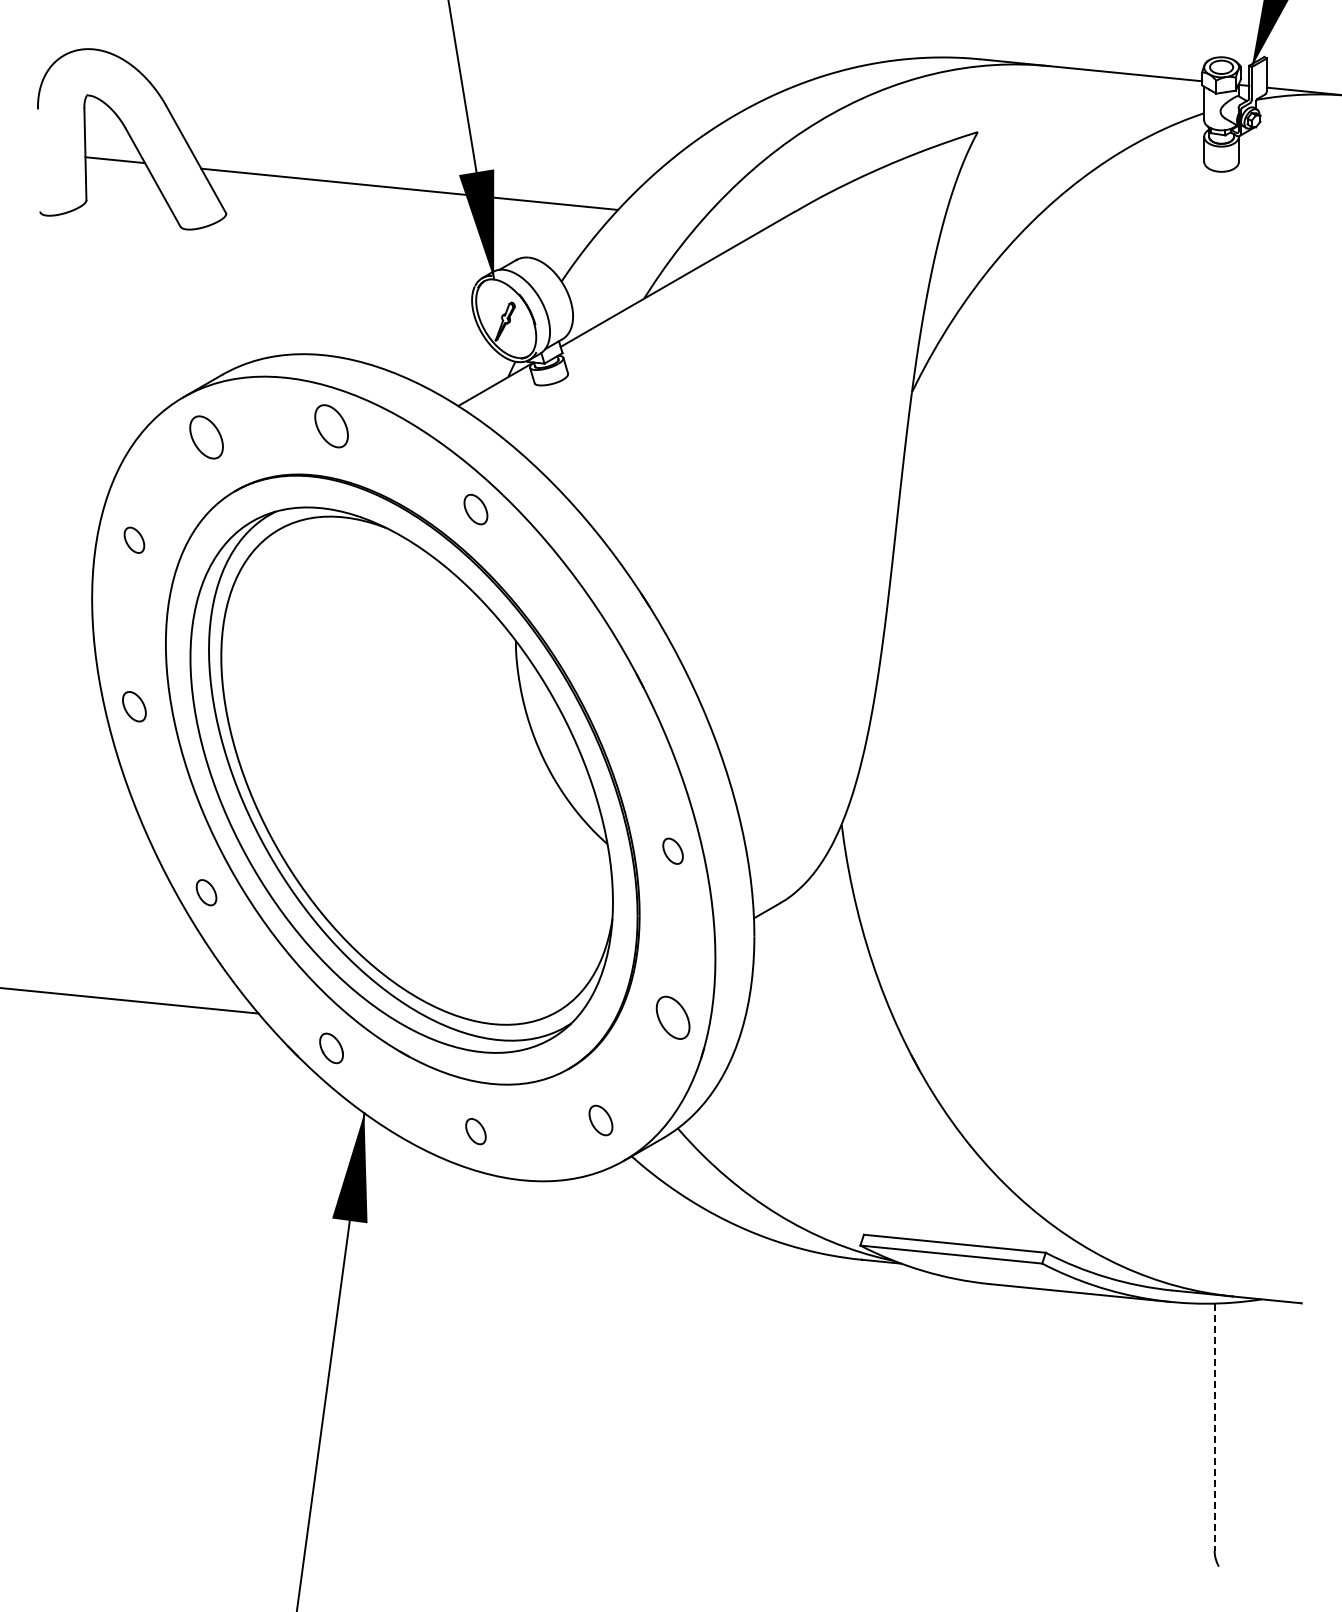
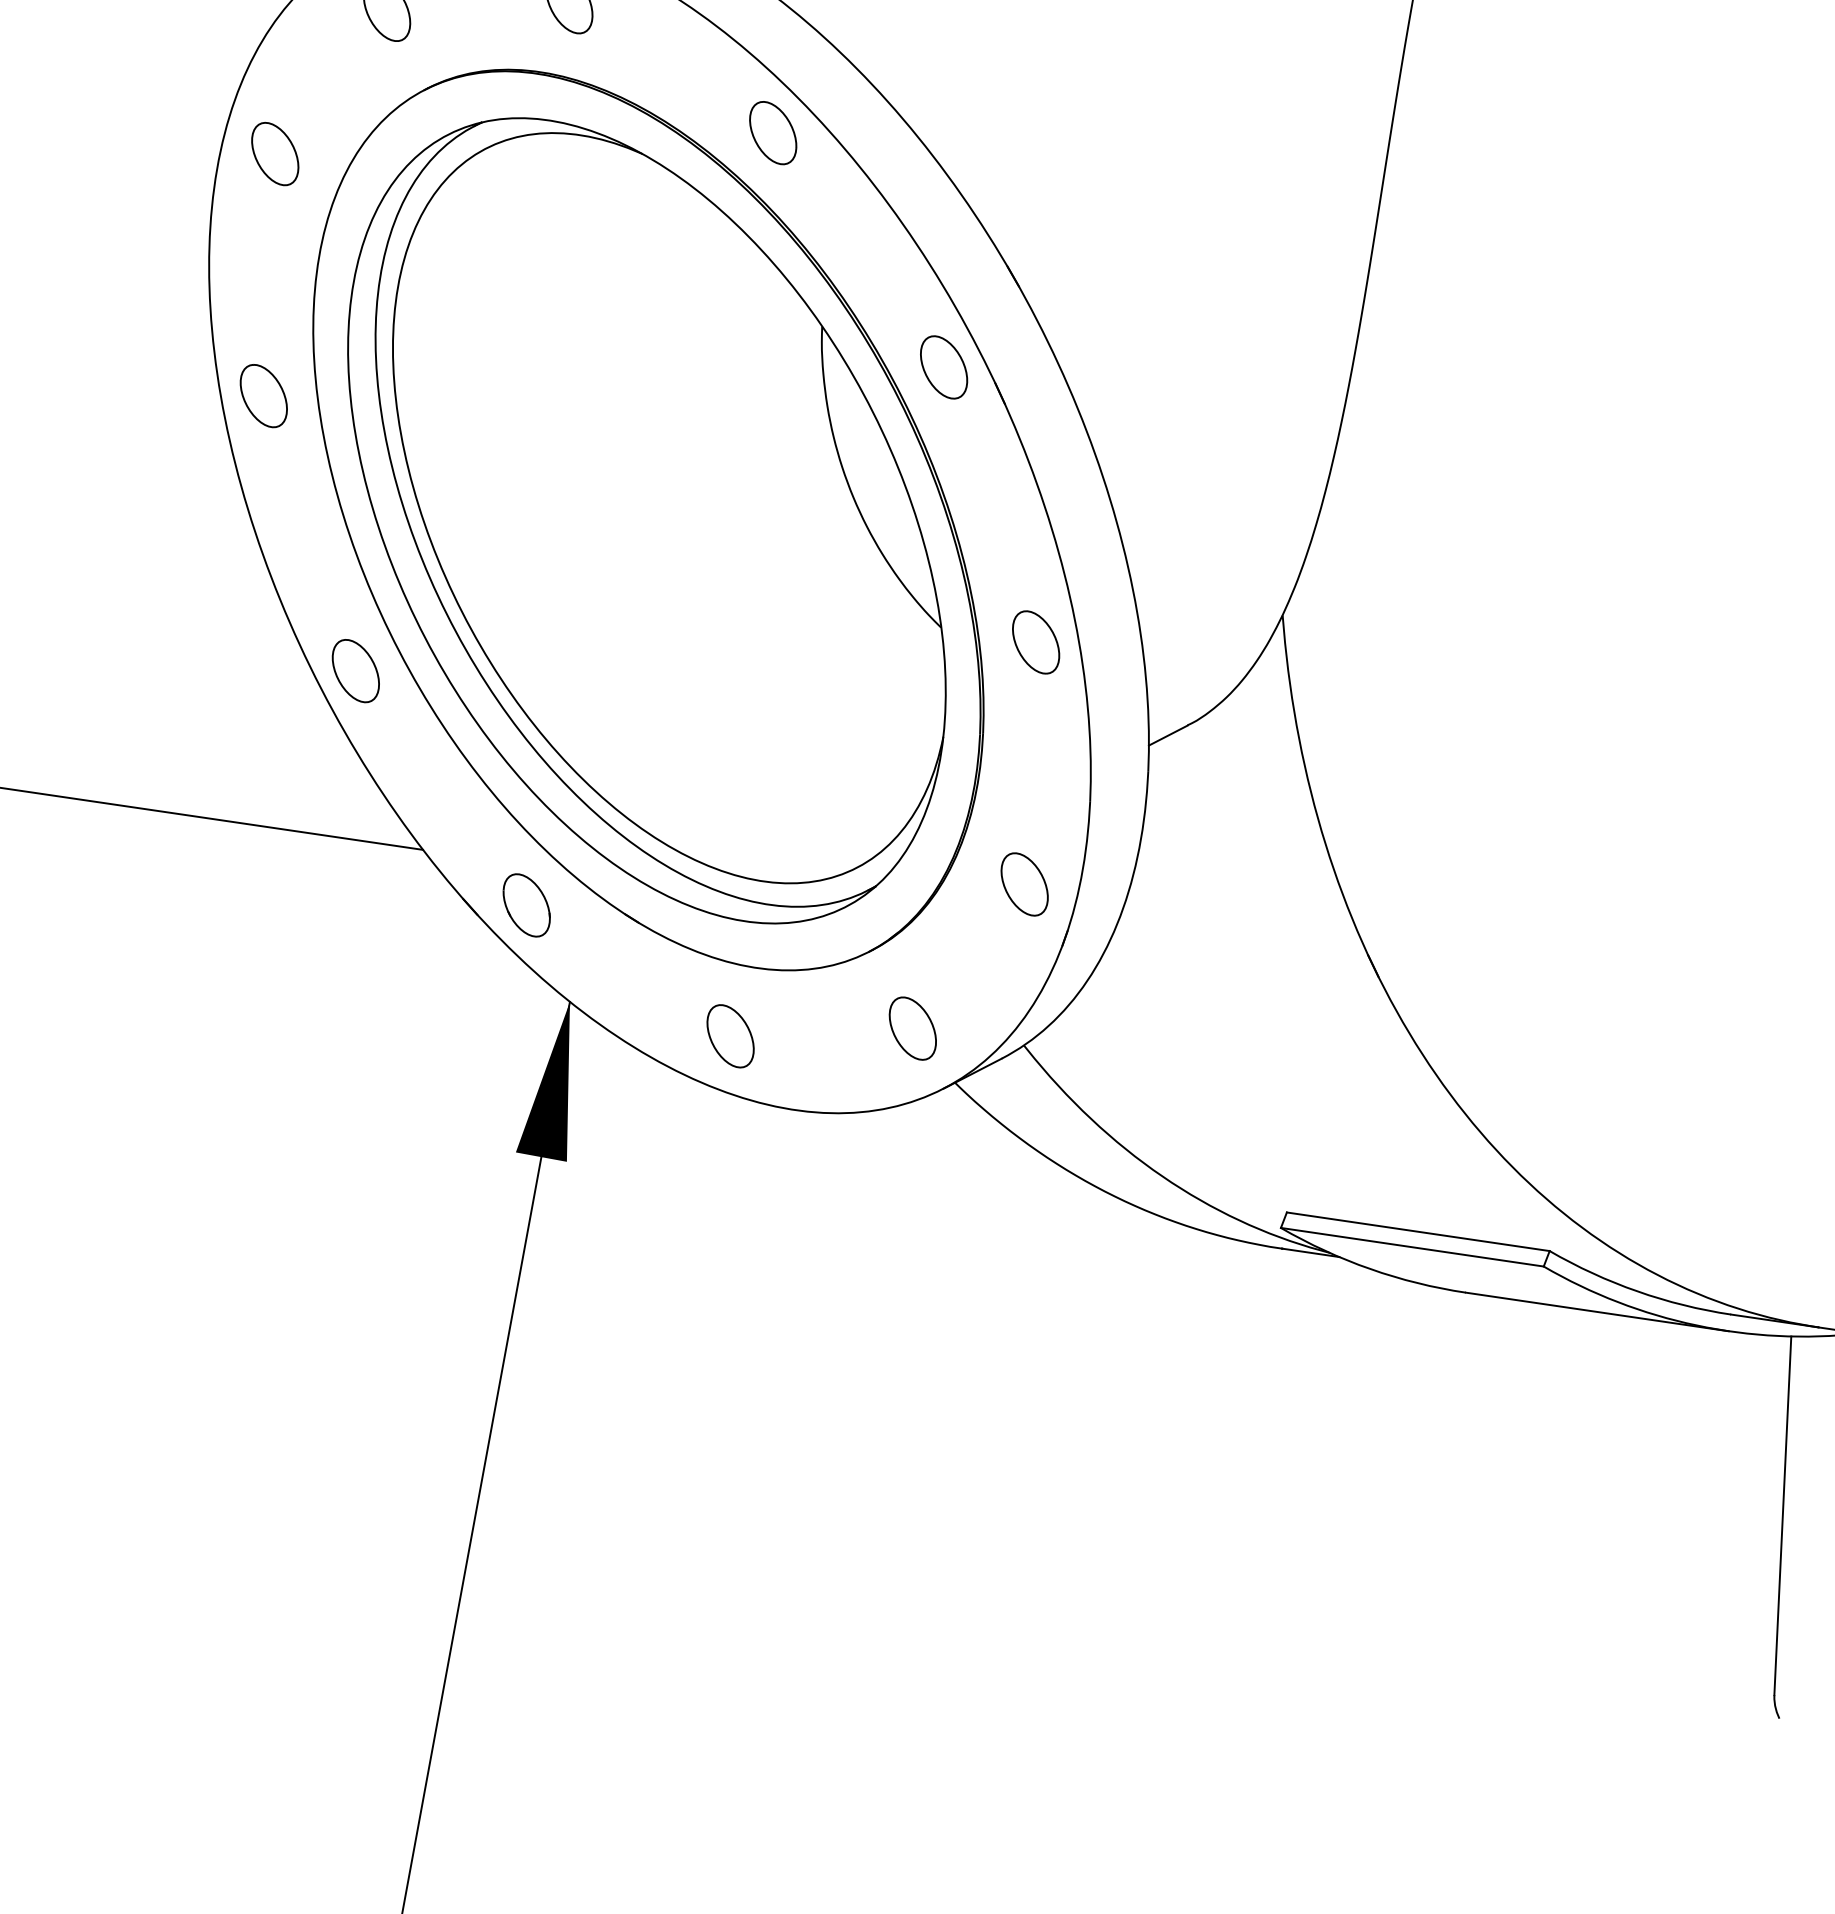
part: (475, 509) -> (772, 132), size x1.43
part: (134, 540) -> (275, 154), size x1.67
part: (600, 665) -> (943, 367), added
part: (134, 706) -> (263, 395), size x1.43
part: (672, 851) -> (1035, 642), size x1.67
part: (206, 892) -> (355, 670), size x1.67
part: (331, 1048) -> (526, 905), size x1.43
part: (600, 1120) -> (912, 1028), size x1.43
part: (475, 1131) -> (729, 1035), size x1.67
line: (1214, 1427) -> (1782, 1516), dashed -> solid

